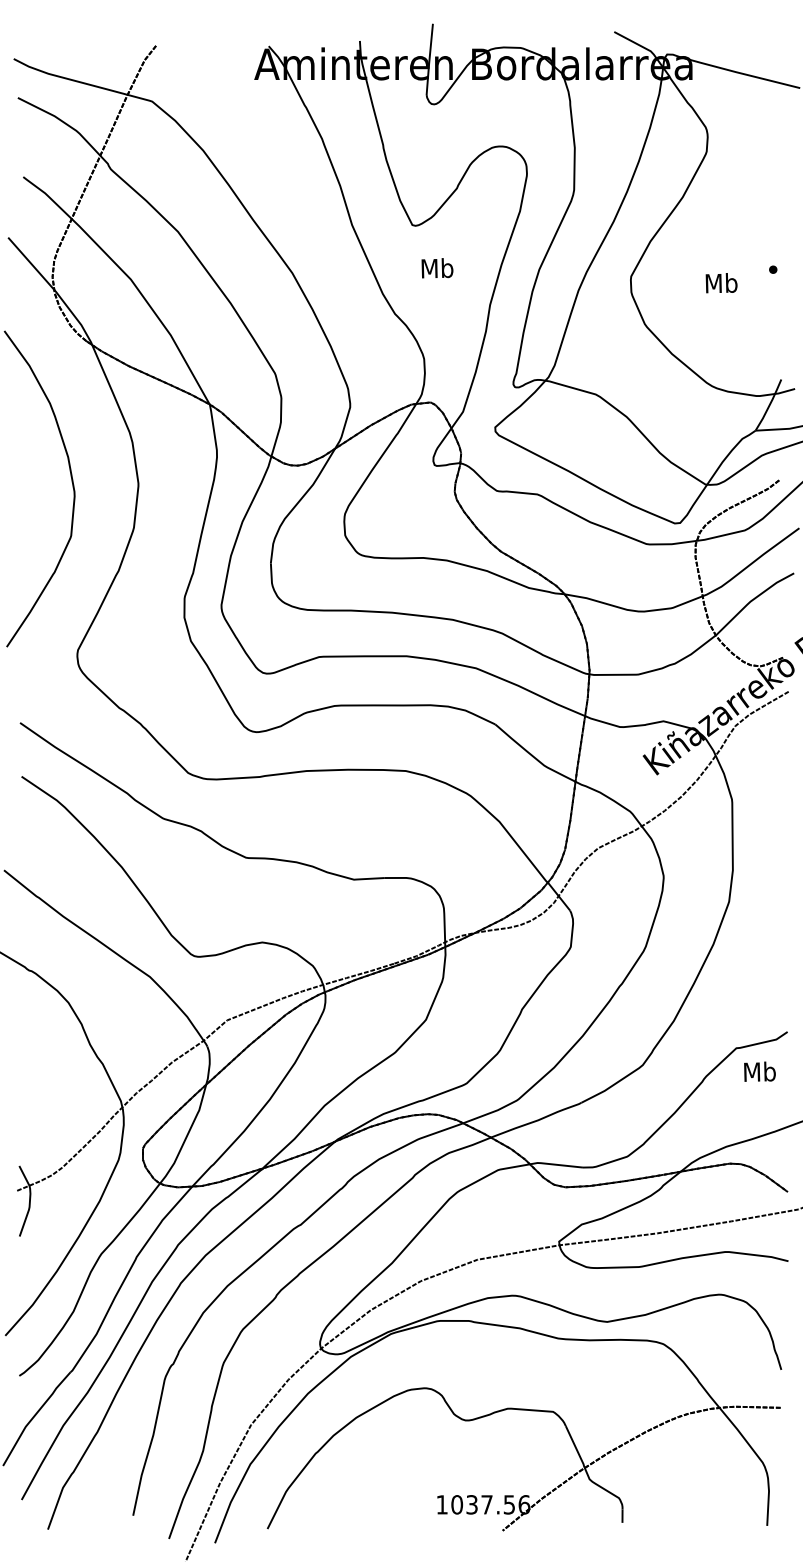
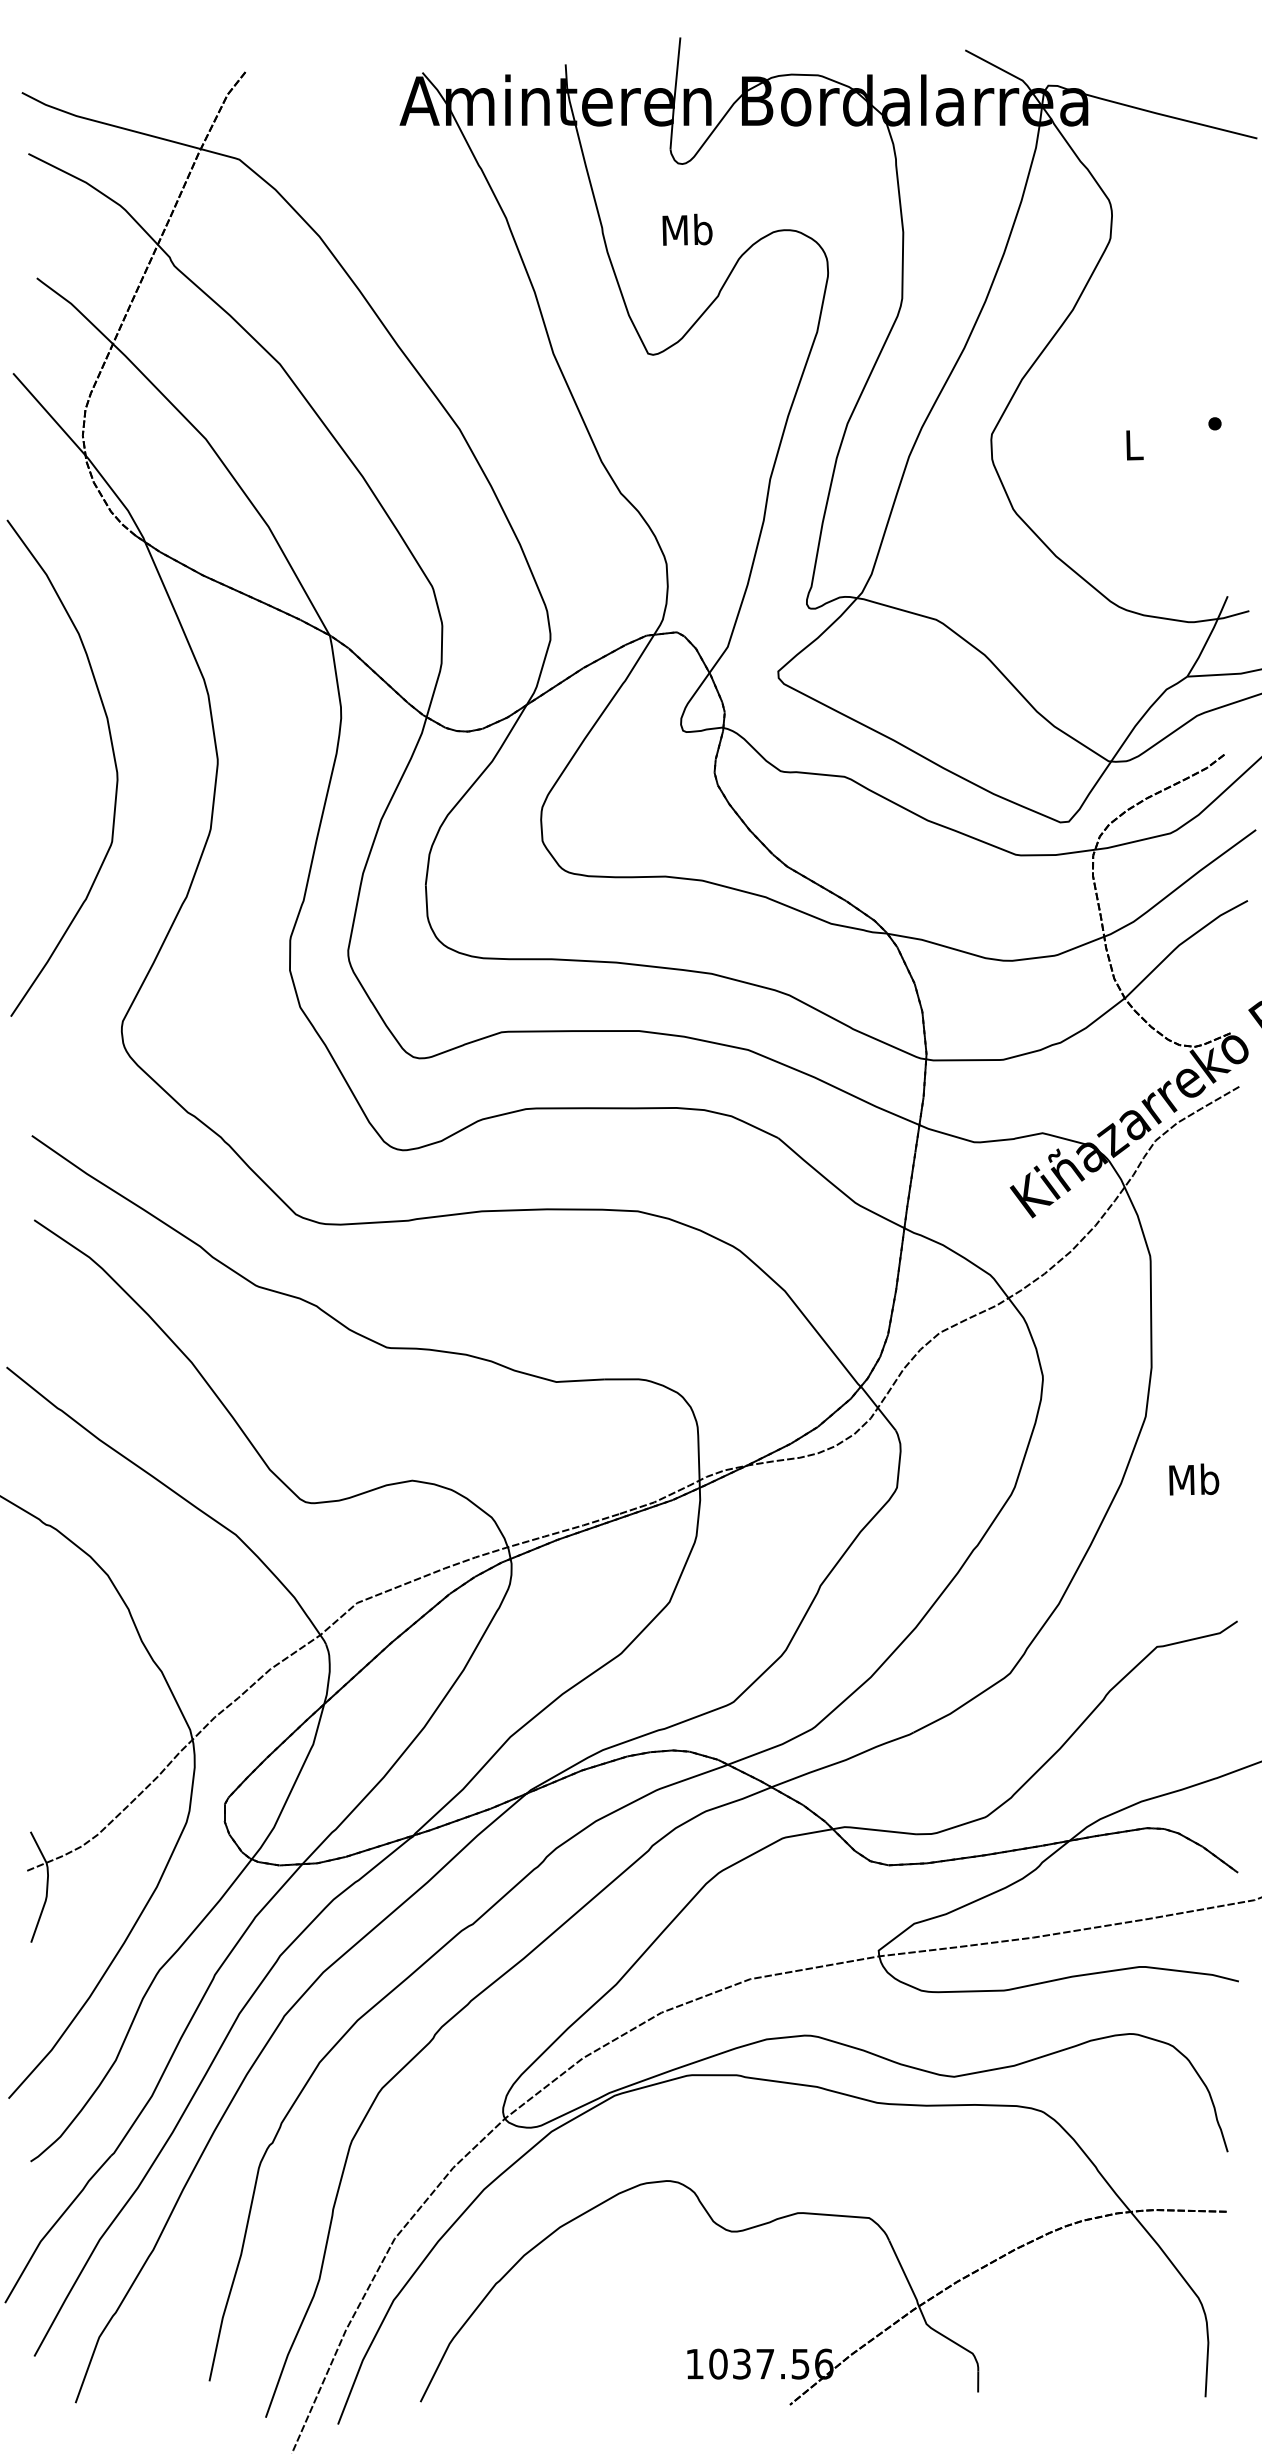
text: (437, 268) -> (687, 230), moved
text: (721, 283) -> (1133, 445), Mb -> L
text: (759, 1071) -> (1193, 1479), moved

